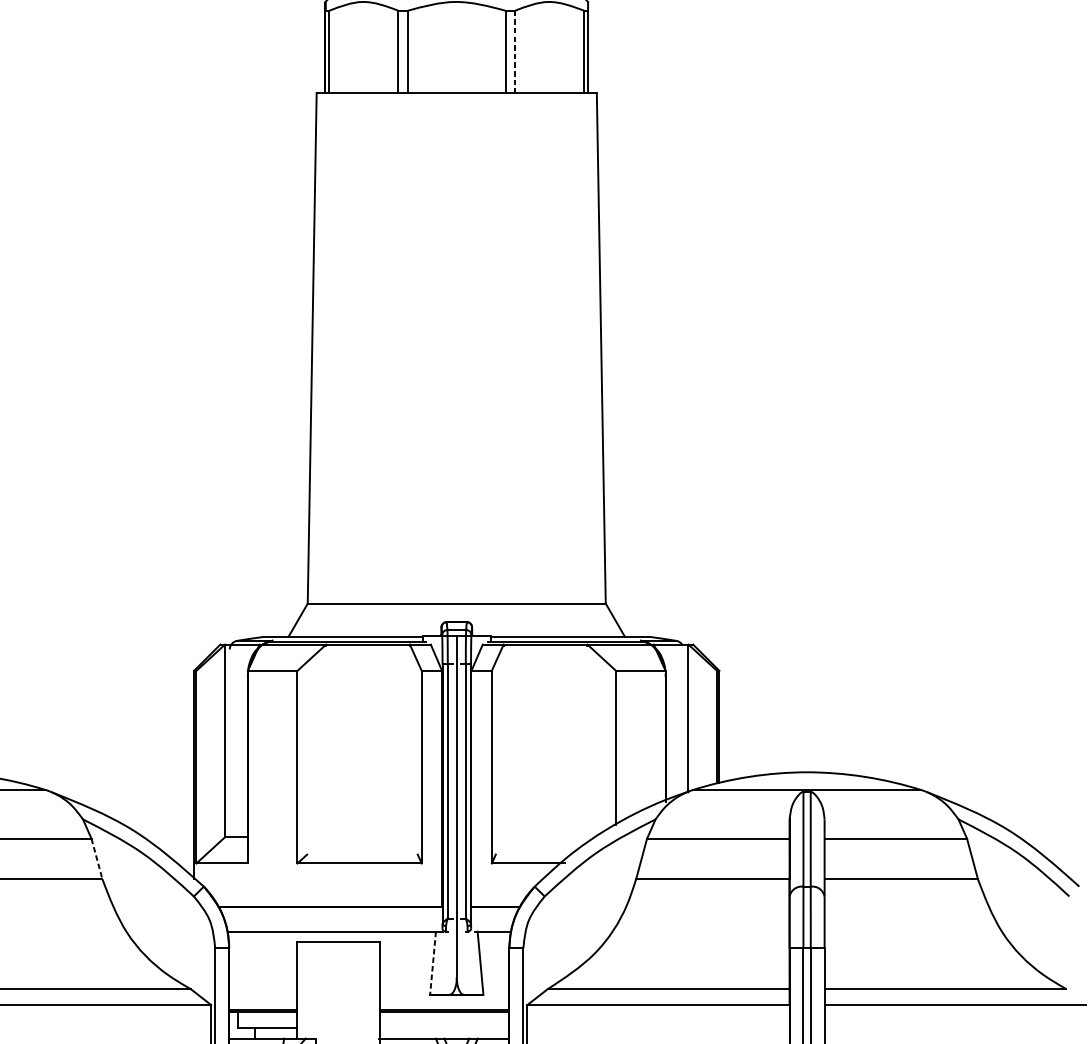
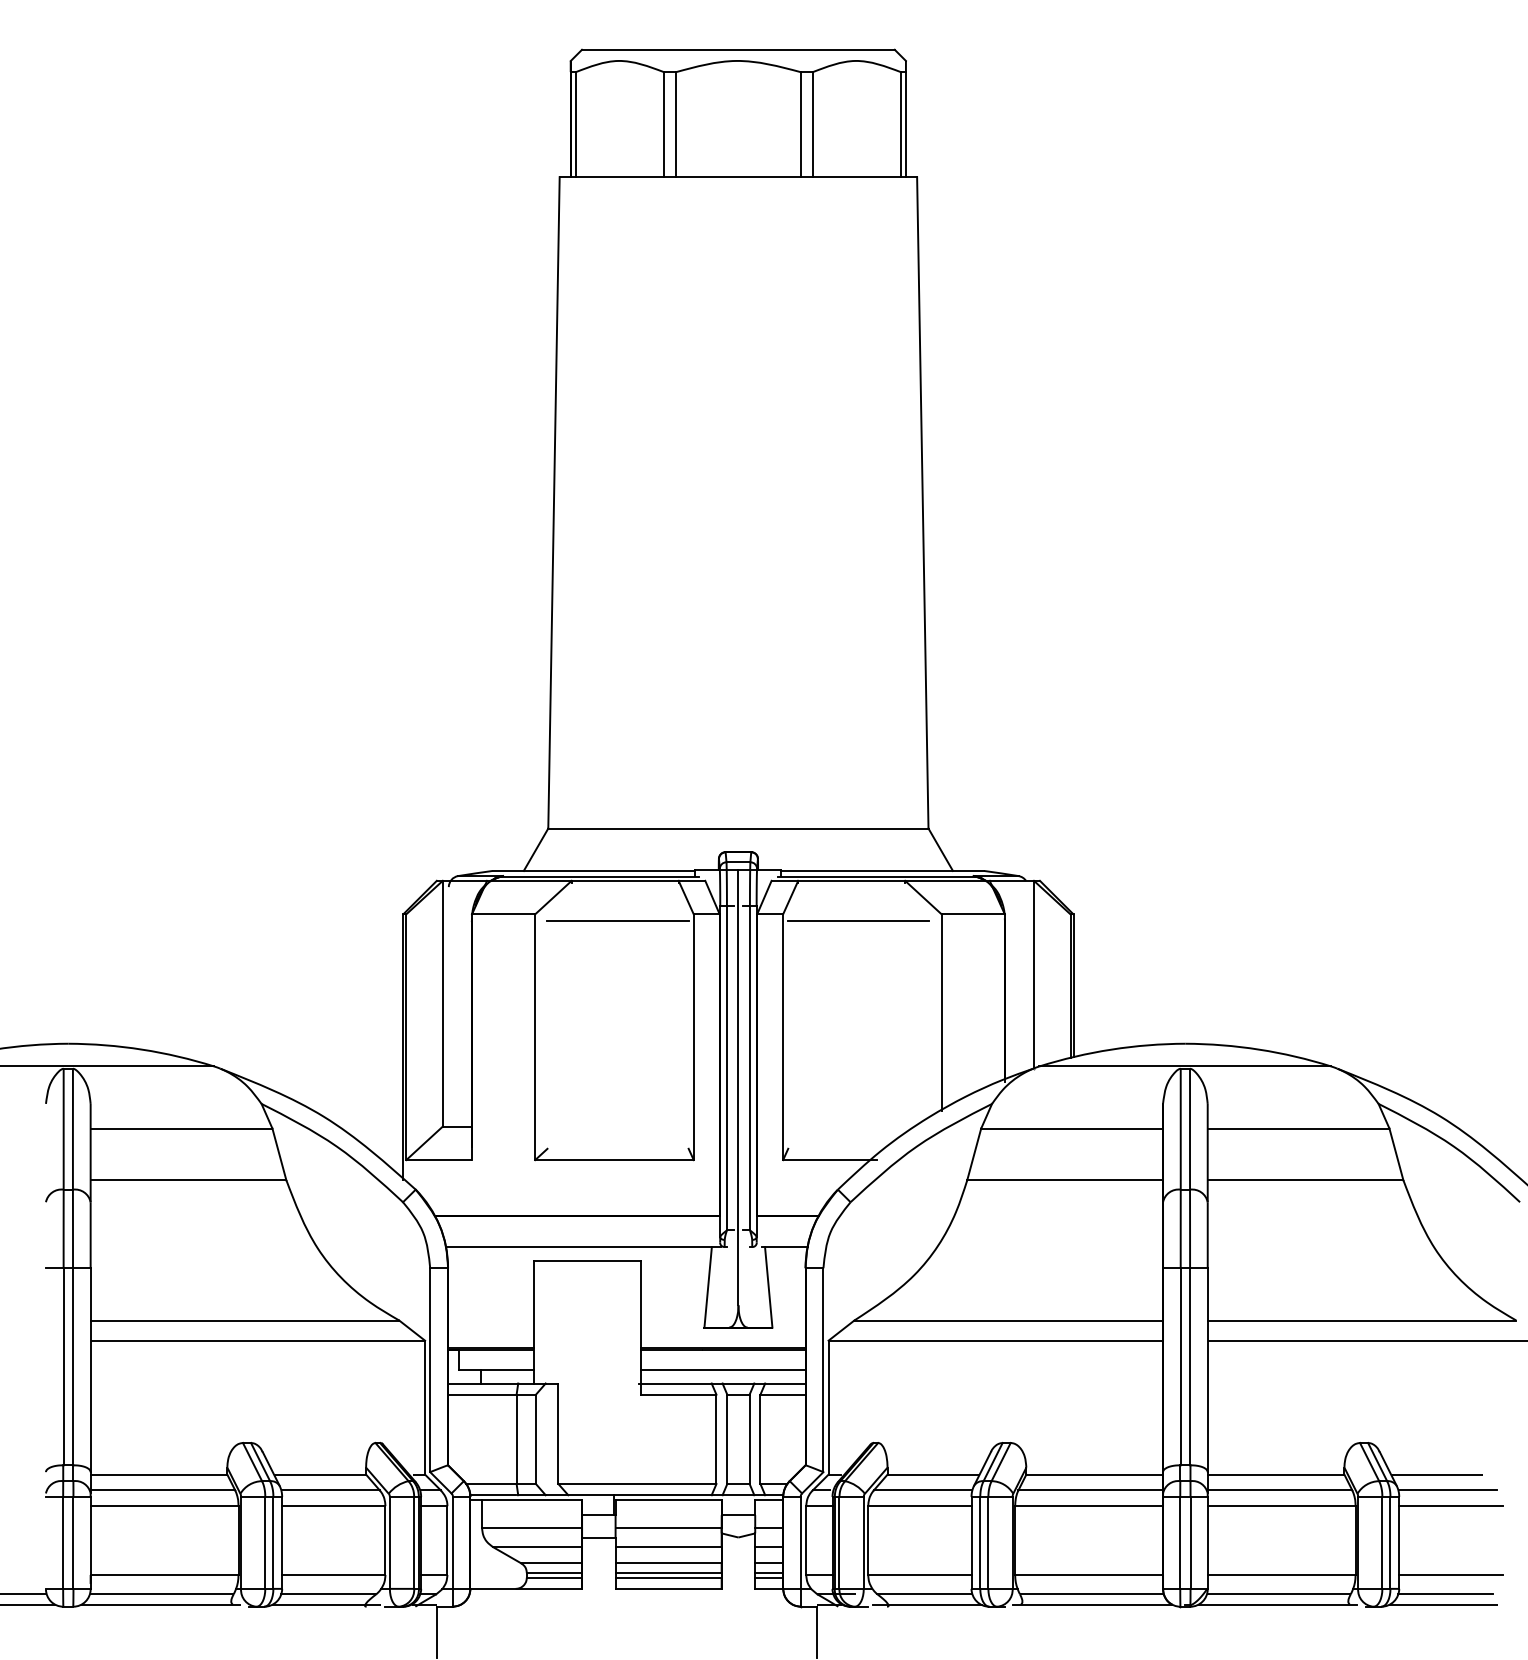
line: (514, 51) -> (812, 124), dashed -> solid
line: (361, 676) -> (617, 921), added
line: (550, 676) -> (858, 921), added
line: (97, 859) -> (279, 1154), dashed -> solid
line: (433, 963) -> (708, 1287), dashed -> solid
line: (444, 1027) -> (722, 1369), added

